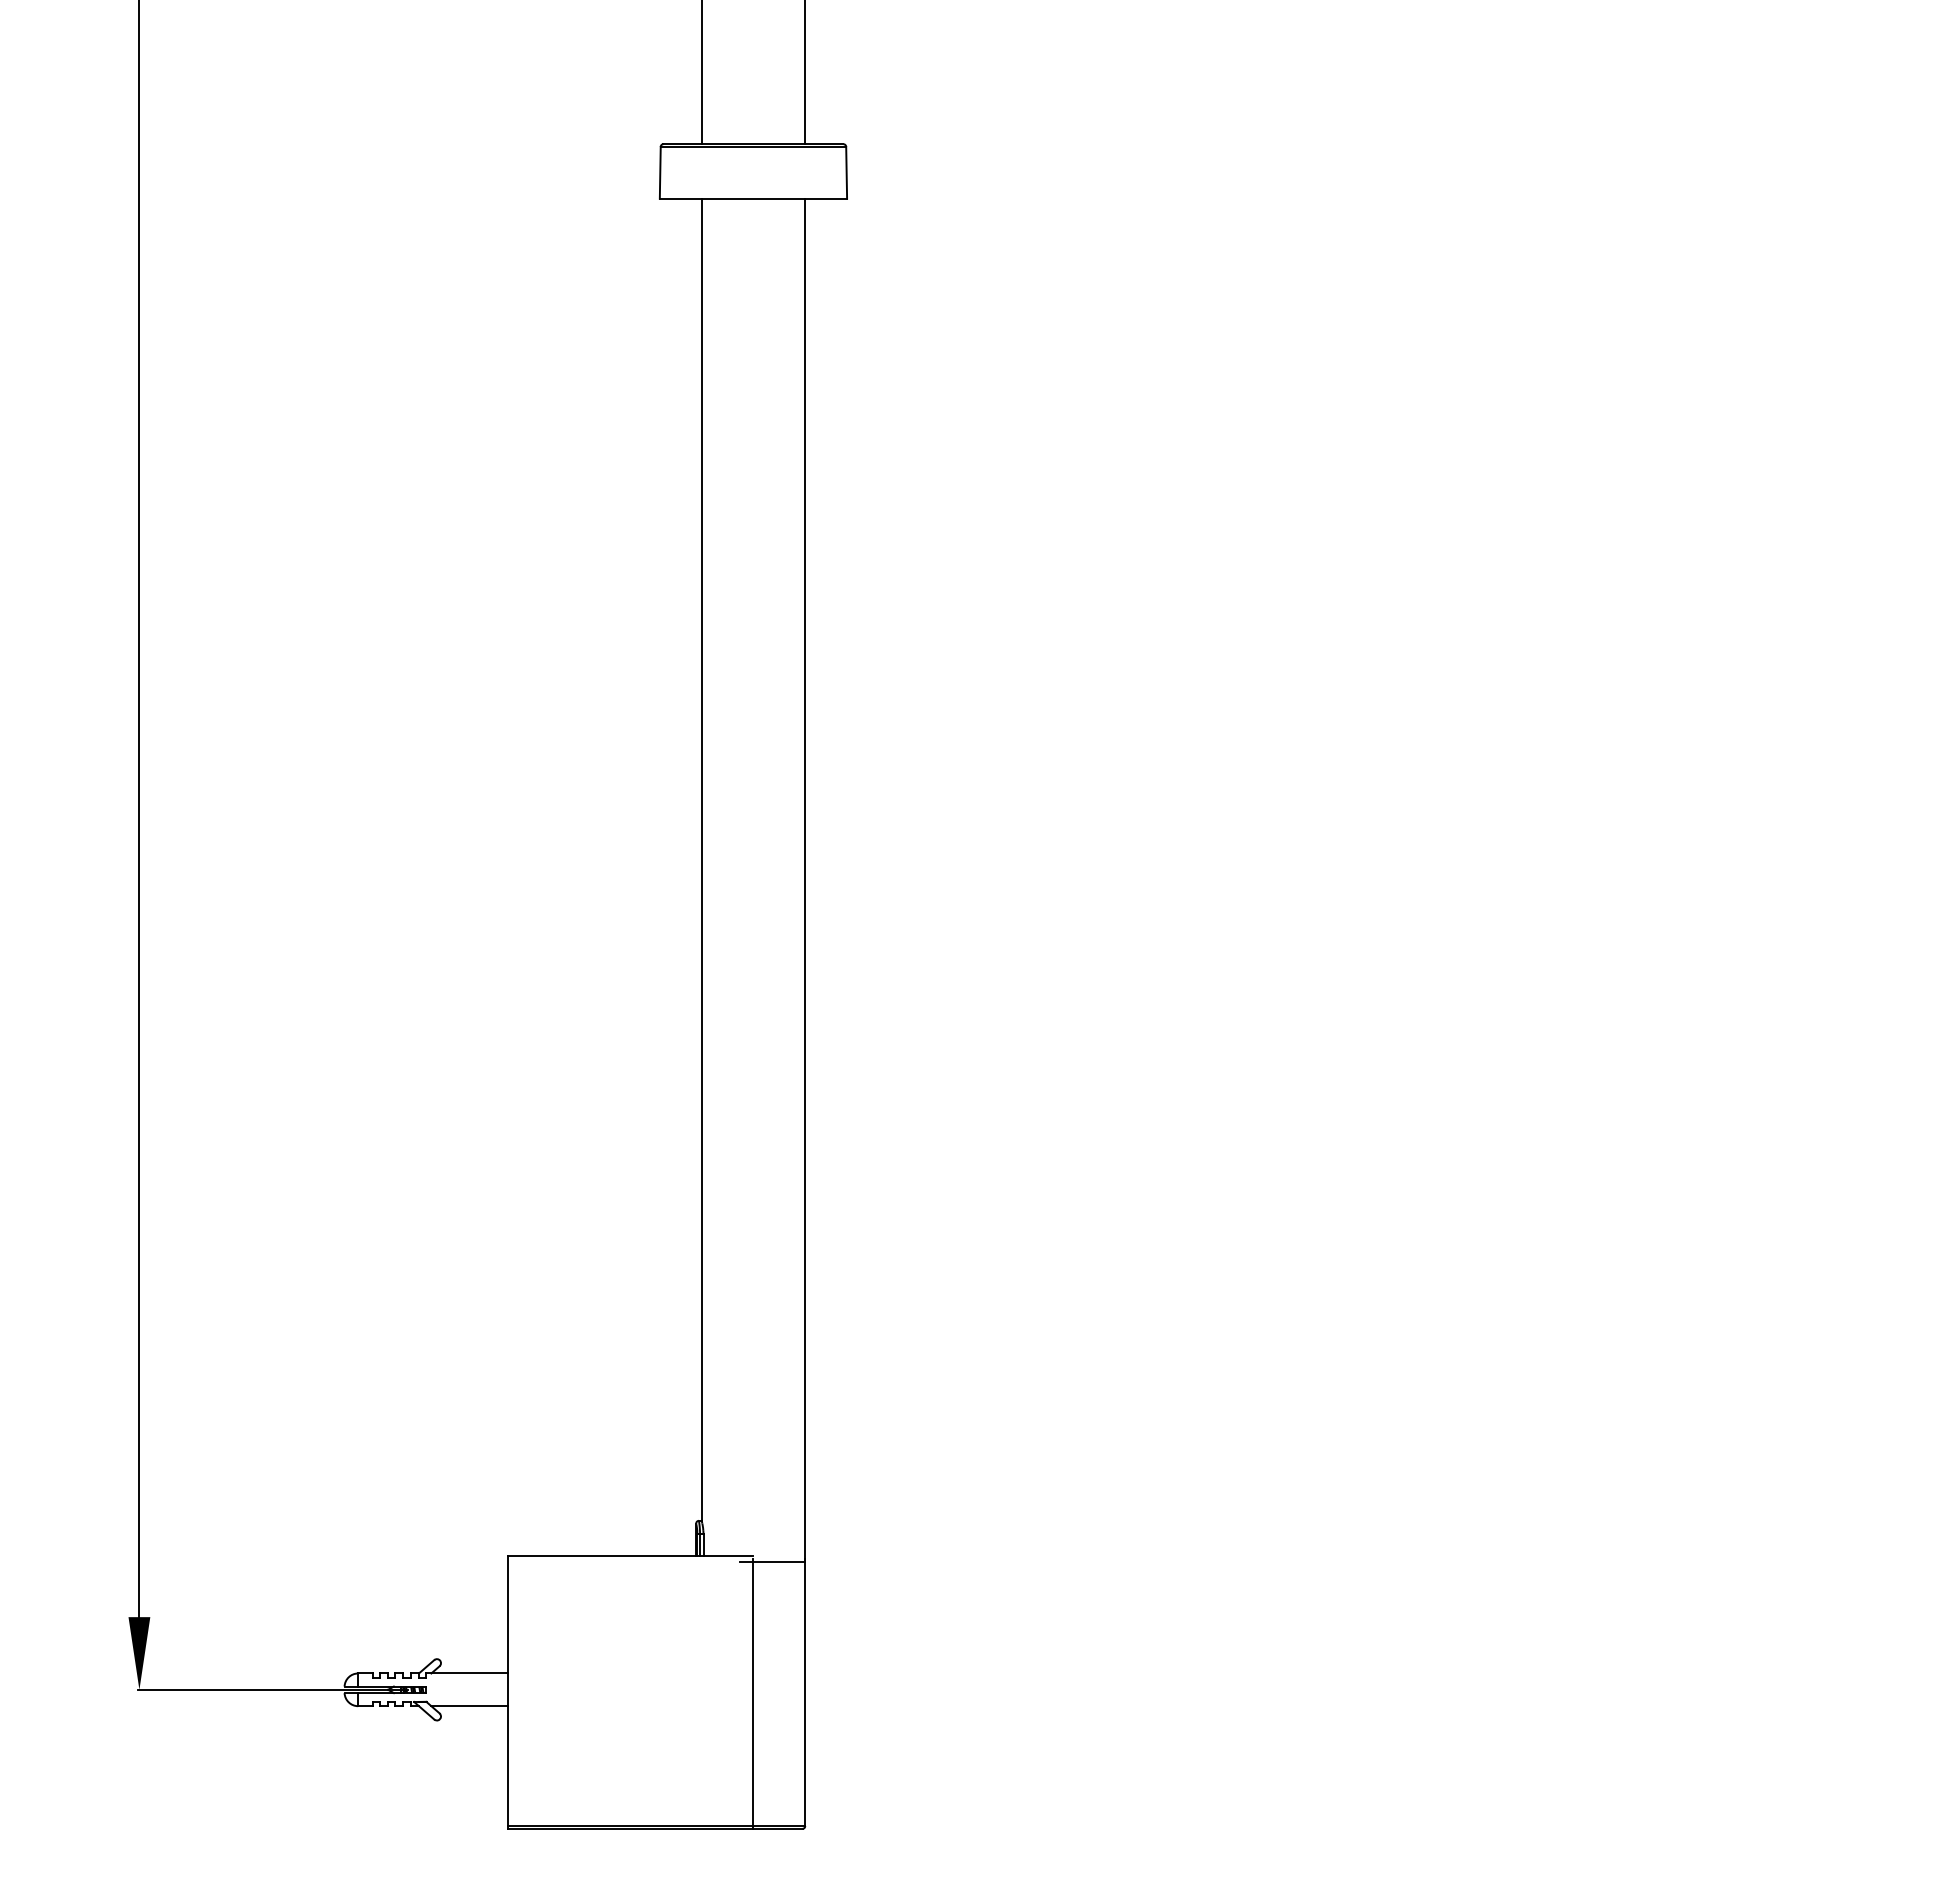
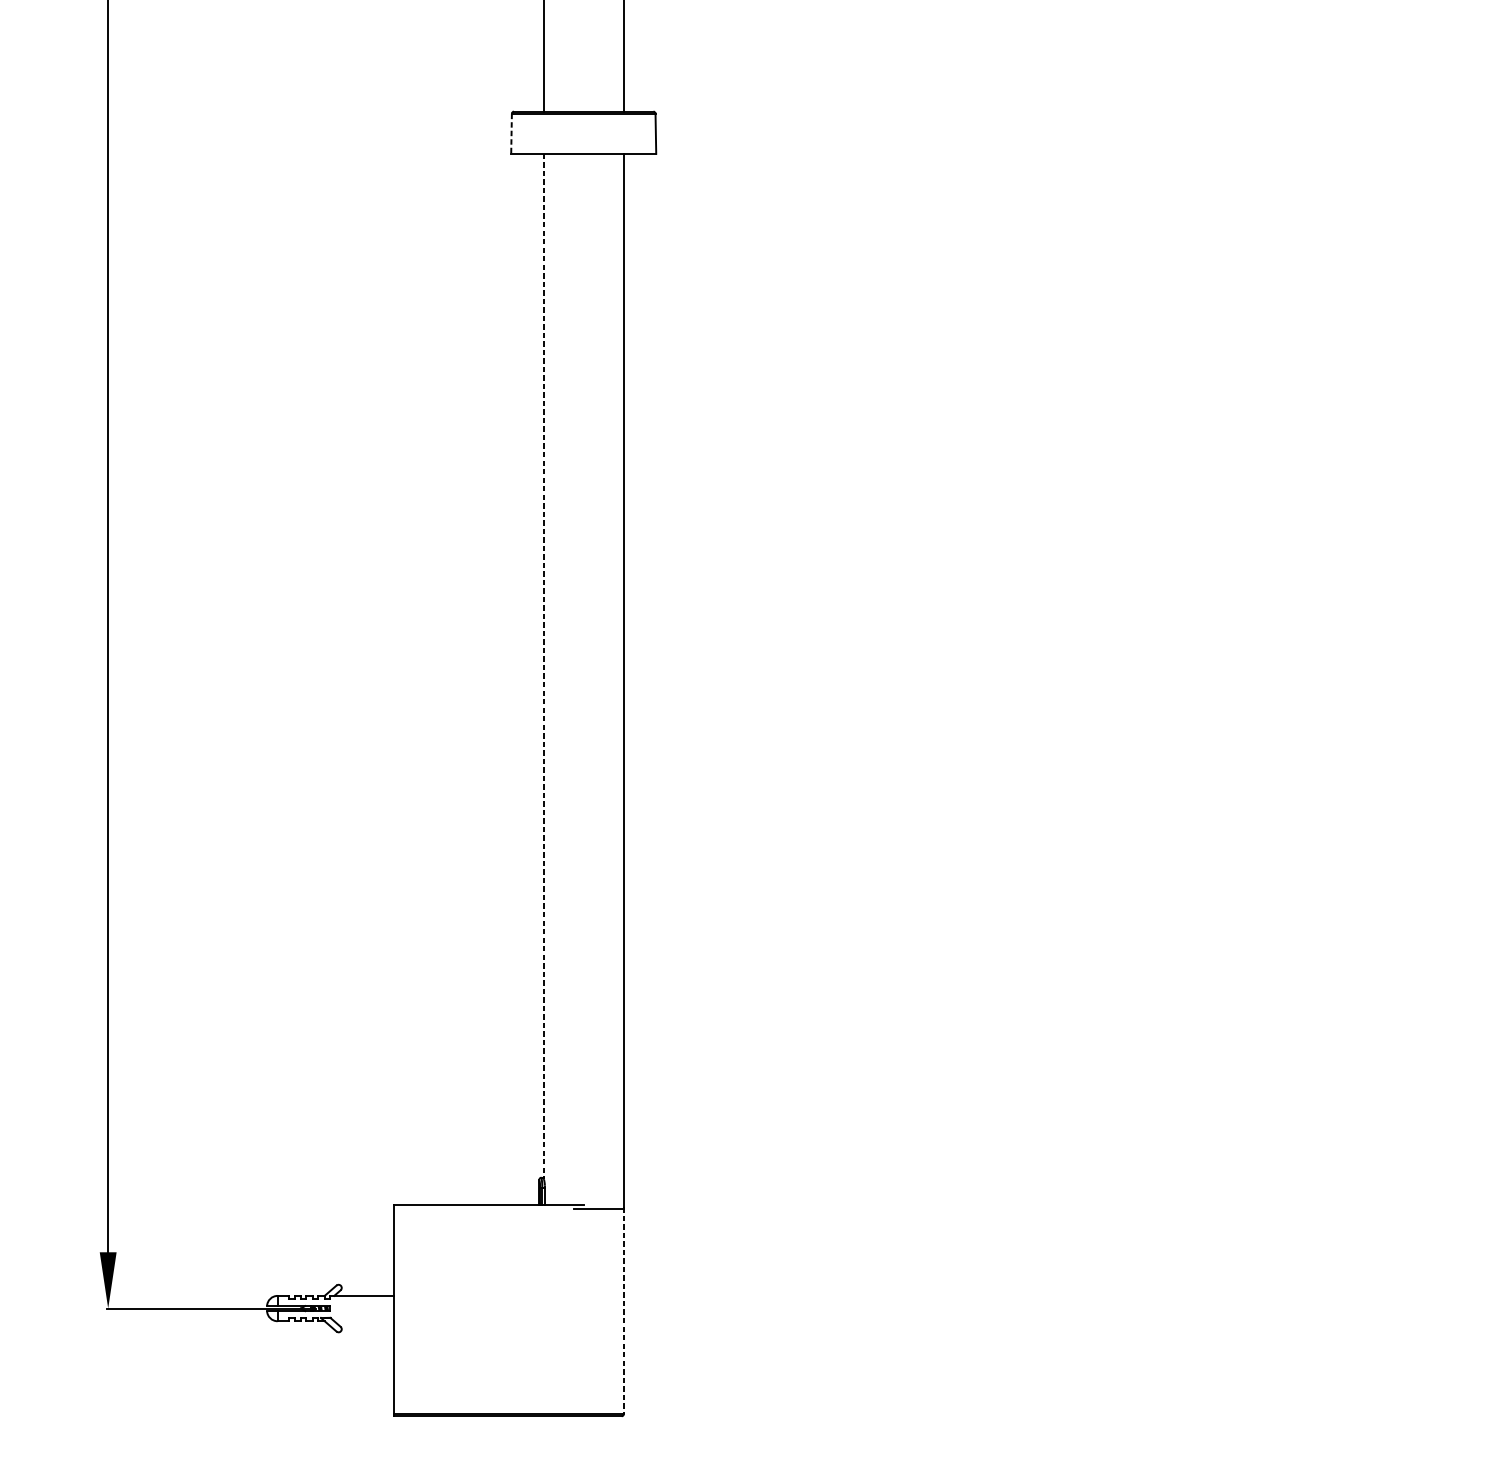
line: (660, 172) -> (511, 133), solid -> dashed
line: (701, 860) -> (543, 666), solid -> dashed
line: (805, 1692) -> (624, 1310), solid -> dashed
line: (753, 1693) -> (583, 1311), removed
line: (469, 1706) -> (363, 1321), removed

